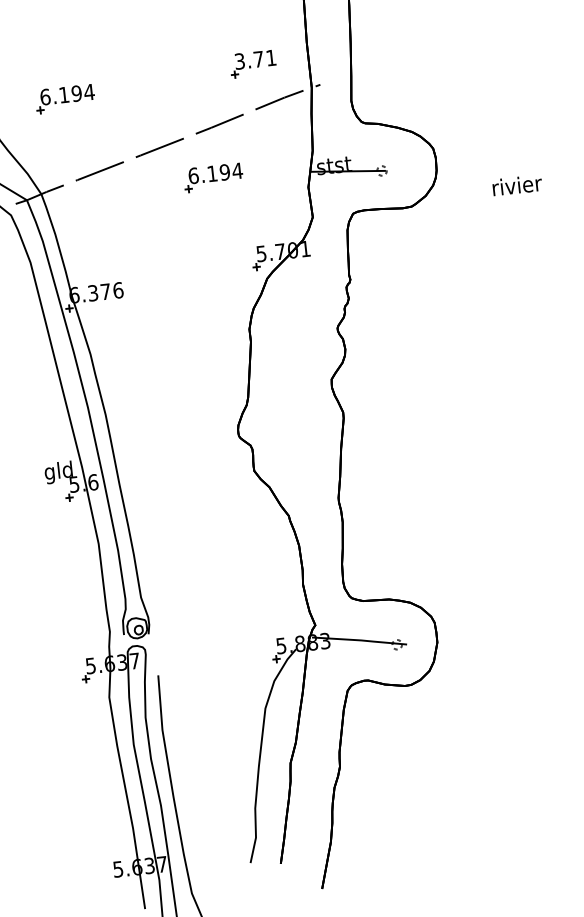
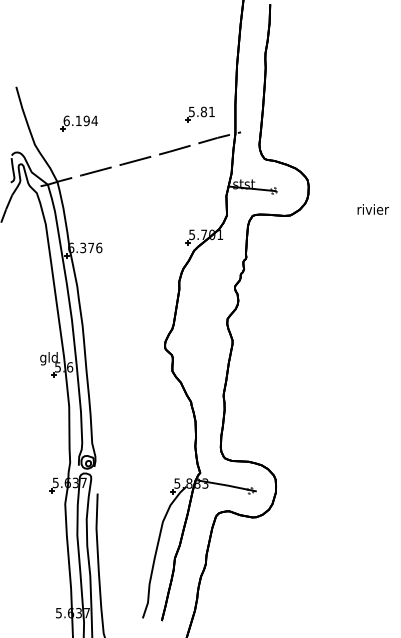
text: (248, 59) -> (197, 111), 3.71 -> 5.81
part: (212, 177) -> (166, 183), removed
text: (516, 185) -> (372, 209), moved

